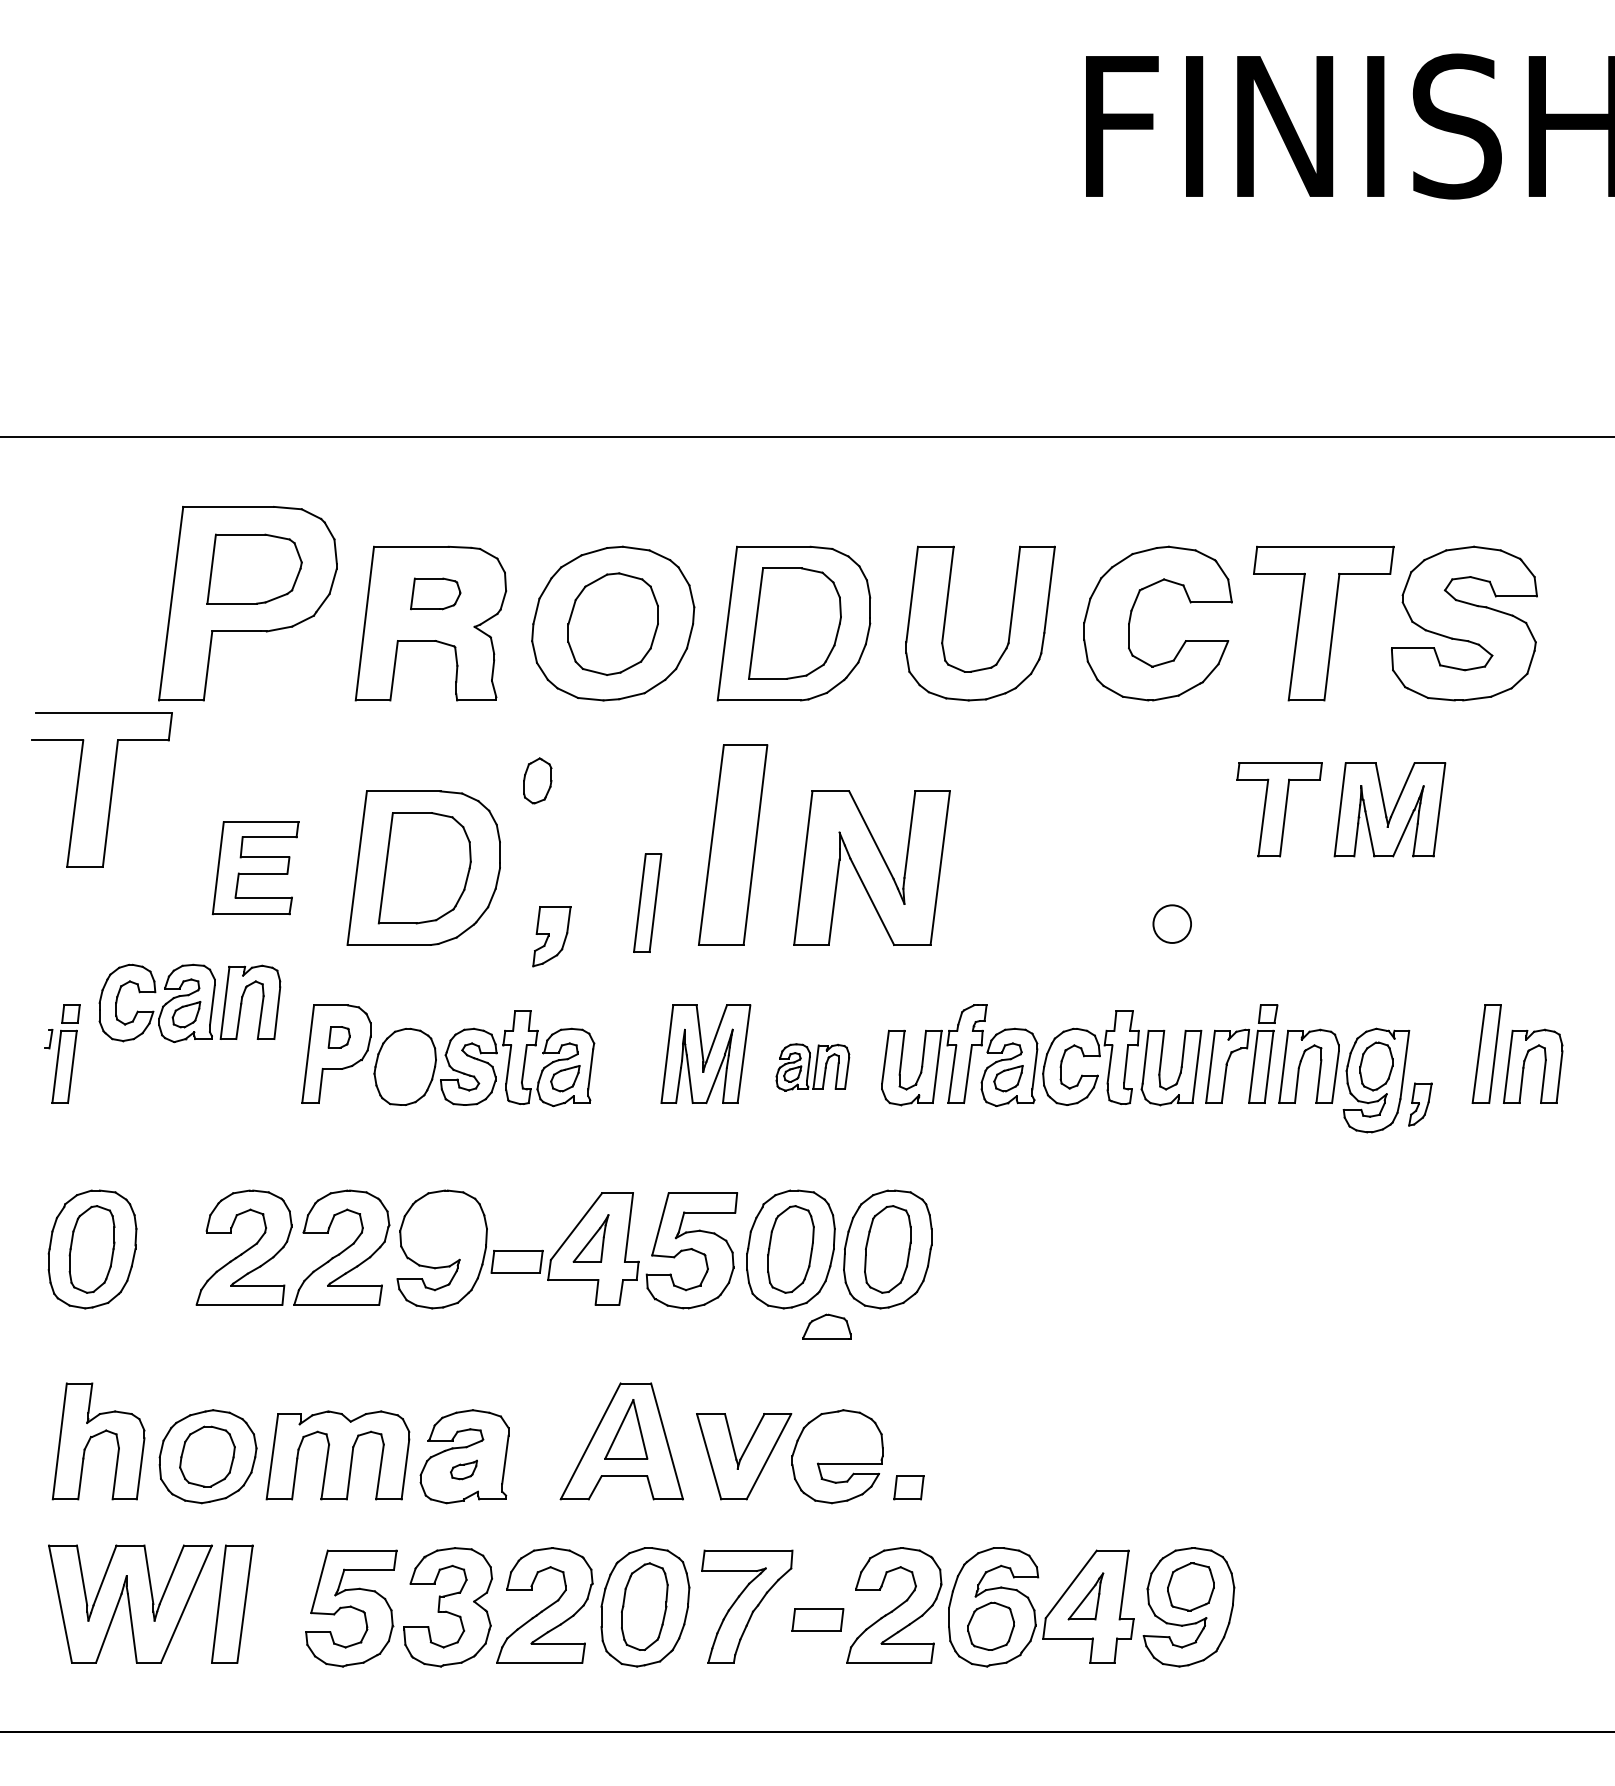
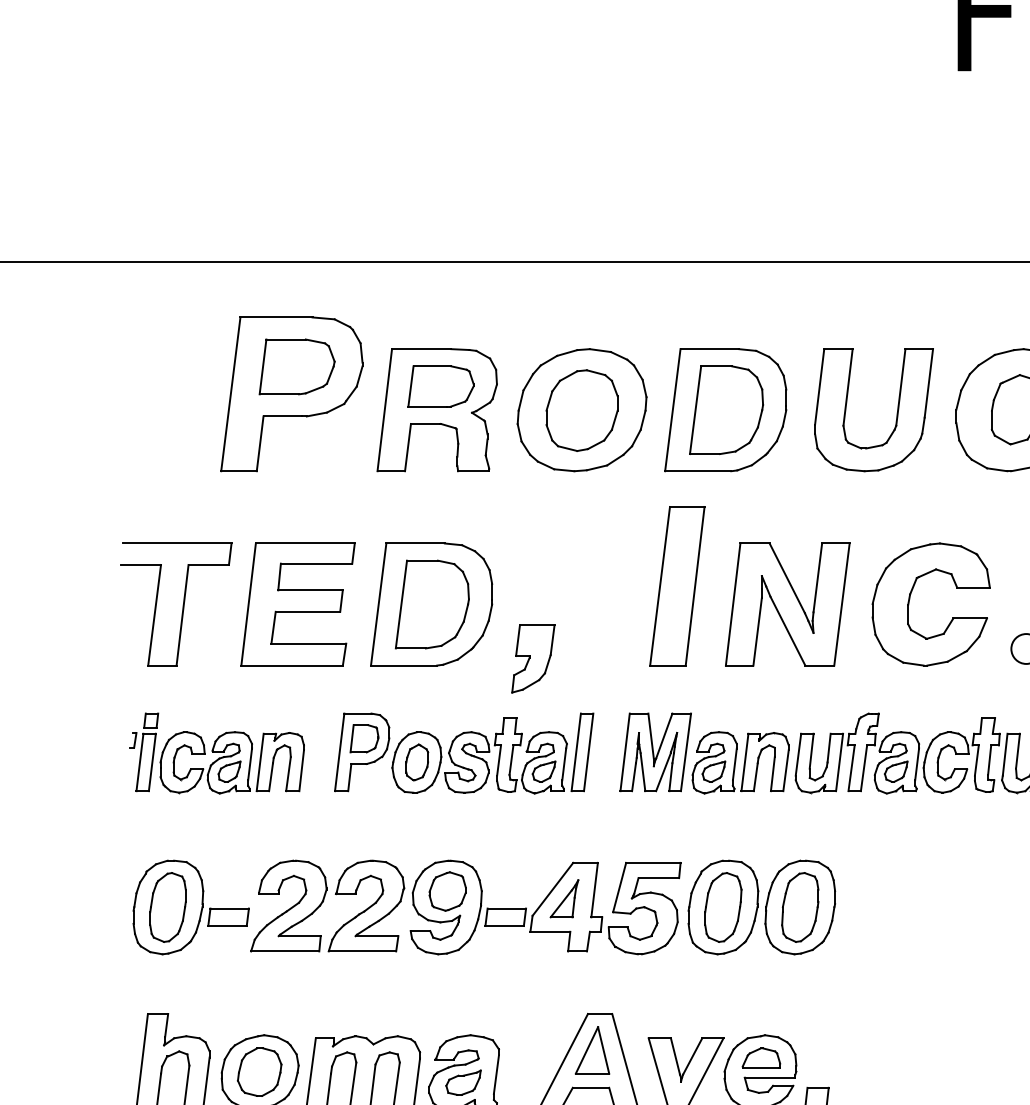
part: (435, 593) -> (440, 386), size x1.67
part: (537, 780) -> (417, 762), moved
part: (110, 792) -> (182, 606), moved
part: (1025, 865) -> (909, 602), added
part: (255, 867) -> (297, 603), size x1.67
part: (647, 902) -> (582, 751), moved
part: (551, 936) -> (533, 658), size x1.43
part: (189, 1003) -> (231, 762), moved
part: (338, 1037) -> (363, 739), size x1.67
part: (812, 1067) -> (740, 762), size x1.67
part: (443, 1229) -> (447, 891), added
part: (167, 1261) -> (227, 917), added
part: (826, 1326) -> (761, 1057), moved
part: (463, 1469) -> (463, 1082), size x1.67

